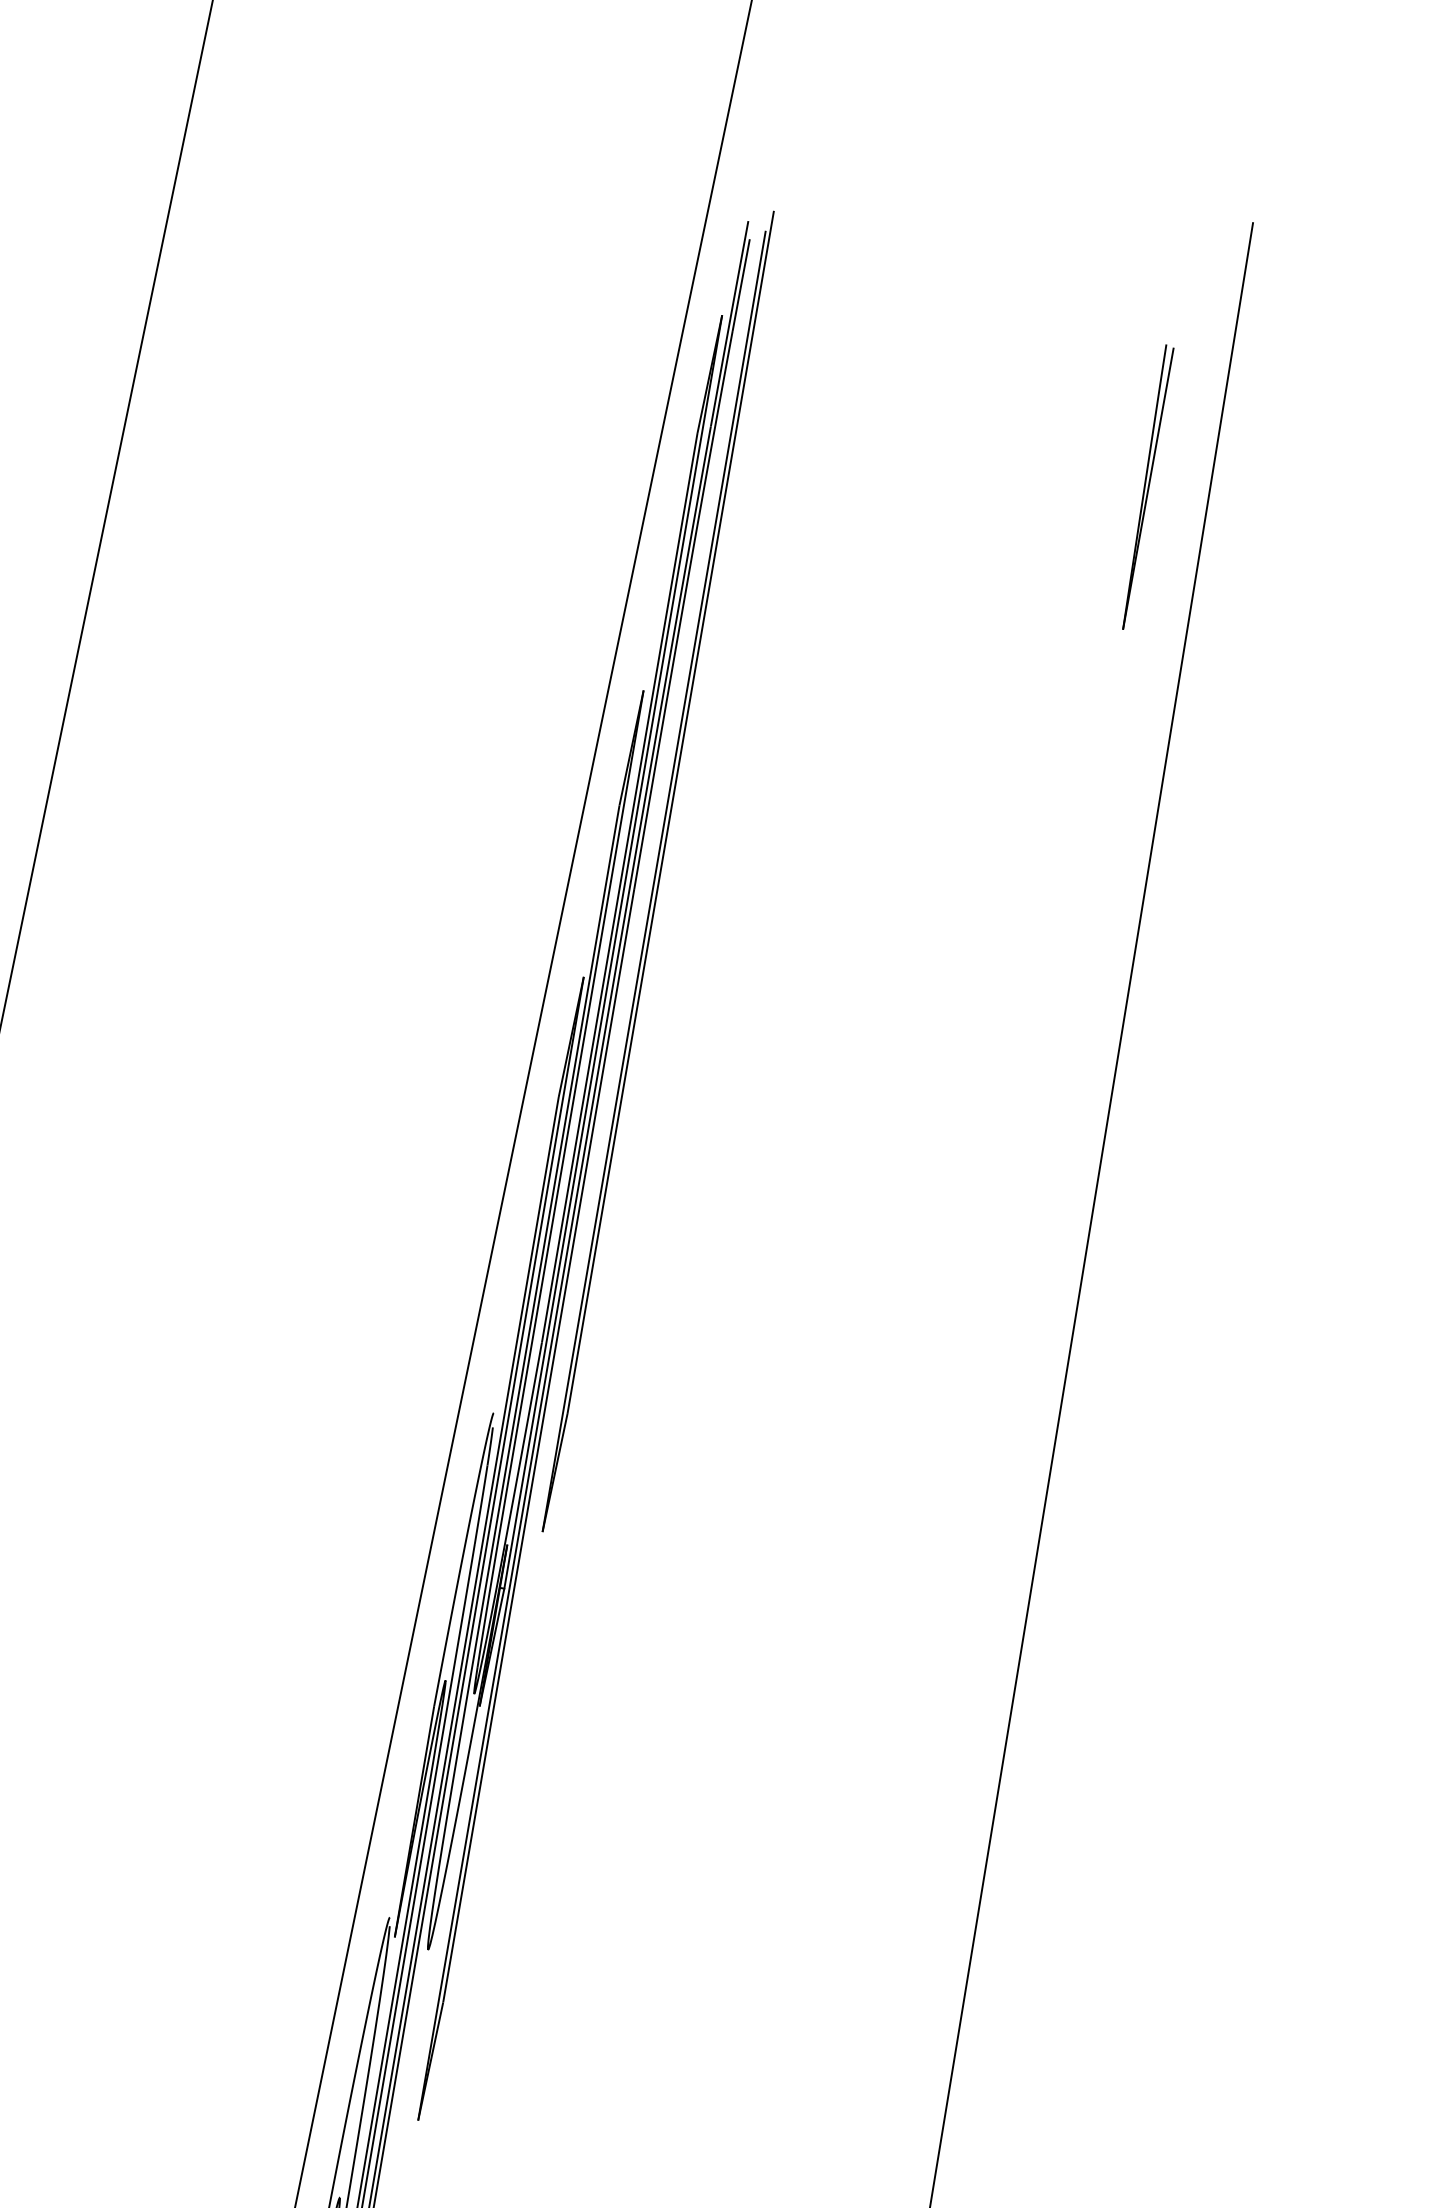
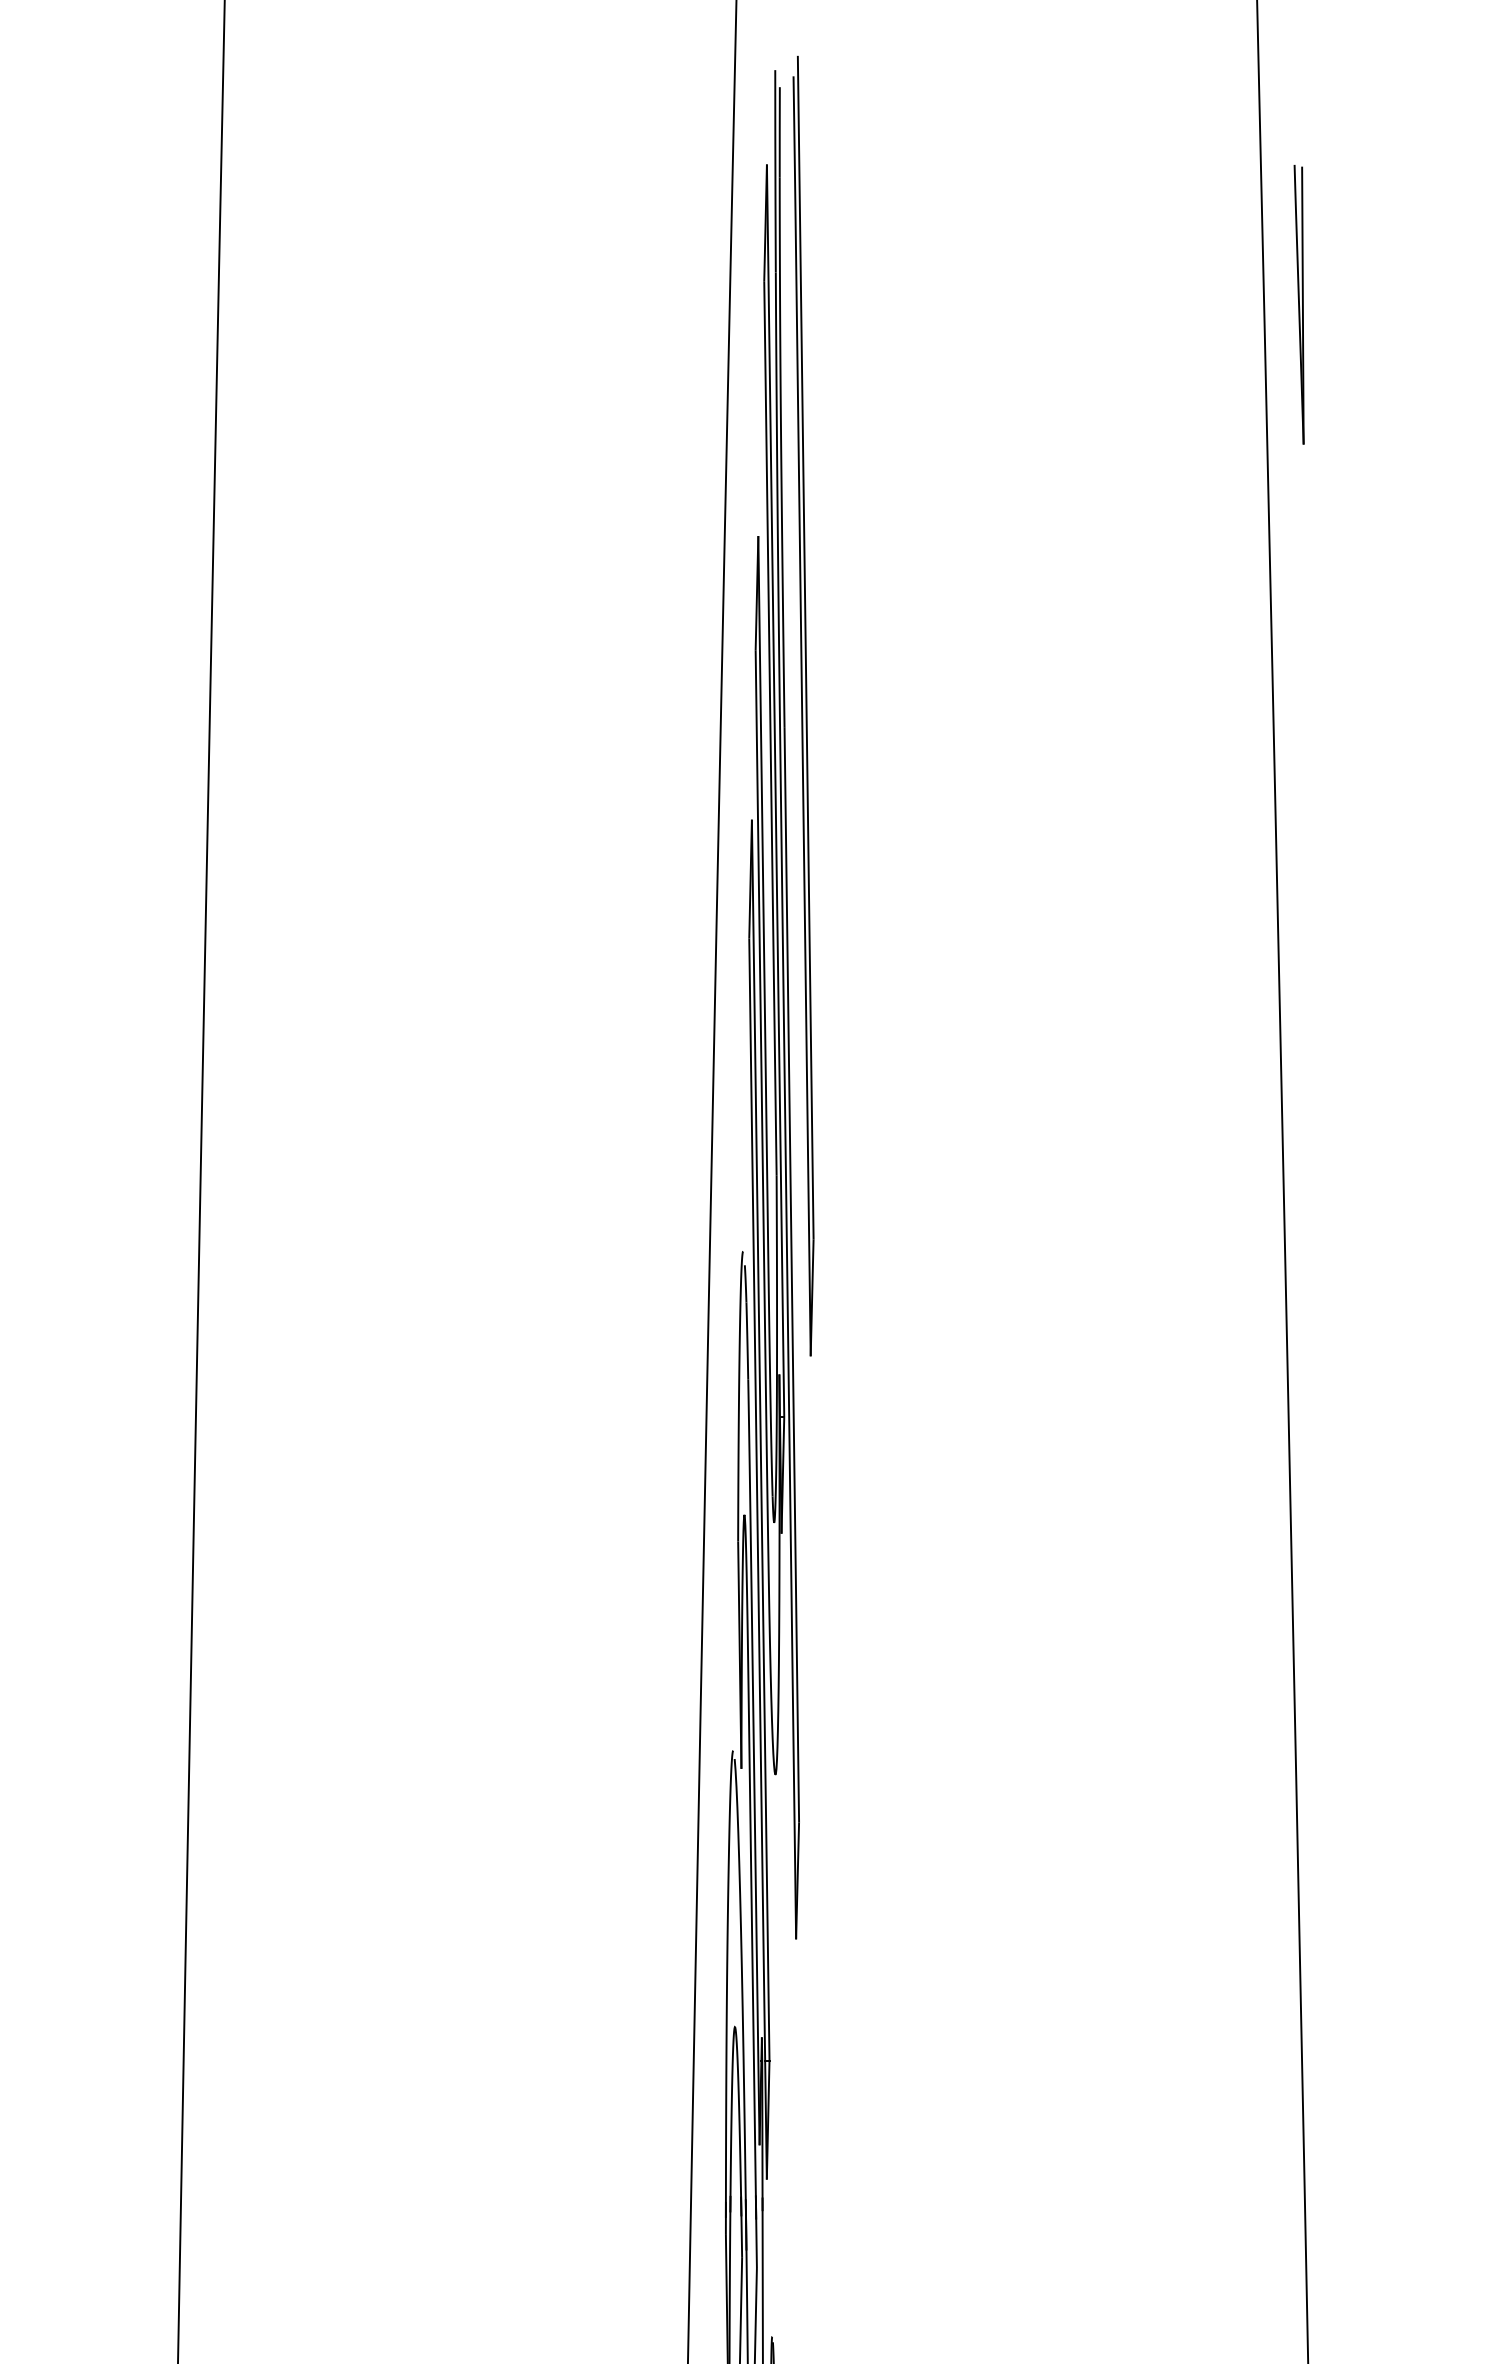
part: (1144, 486) -> (1298, 304), moved

